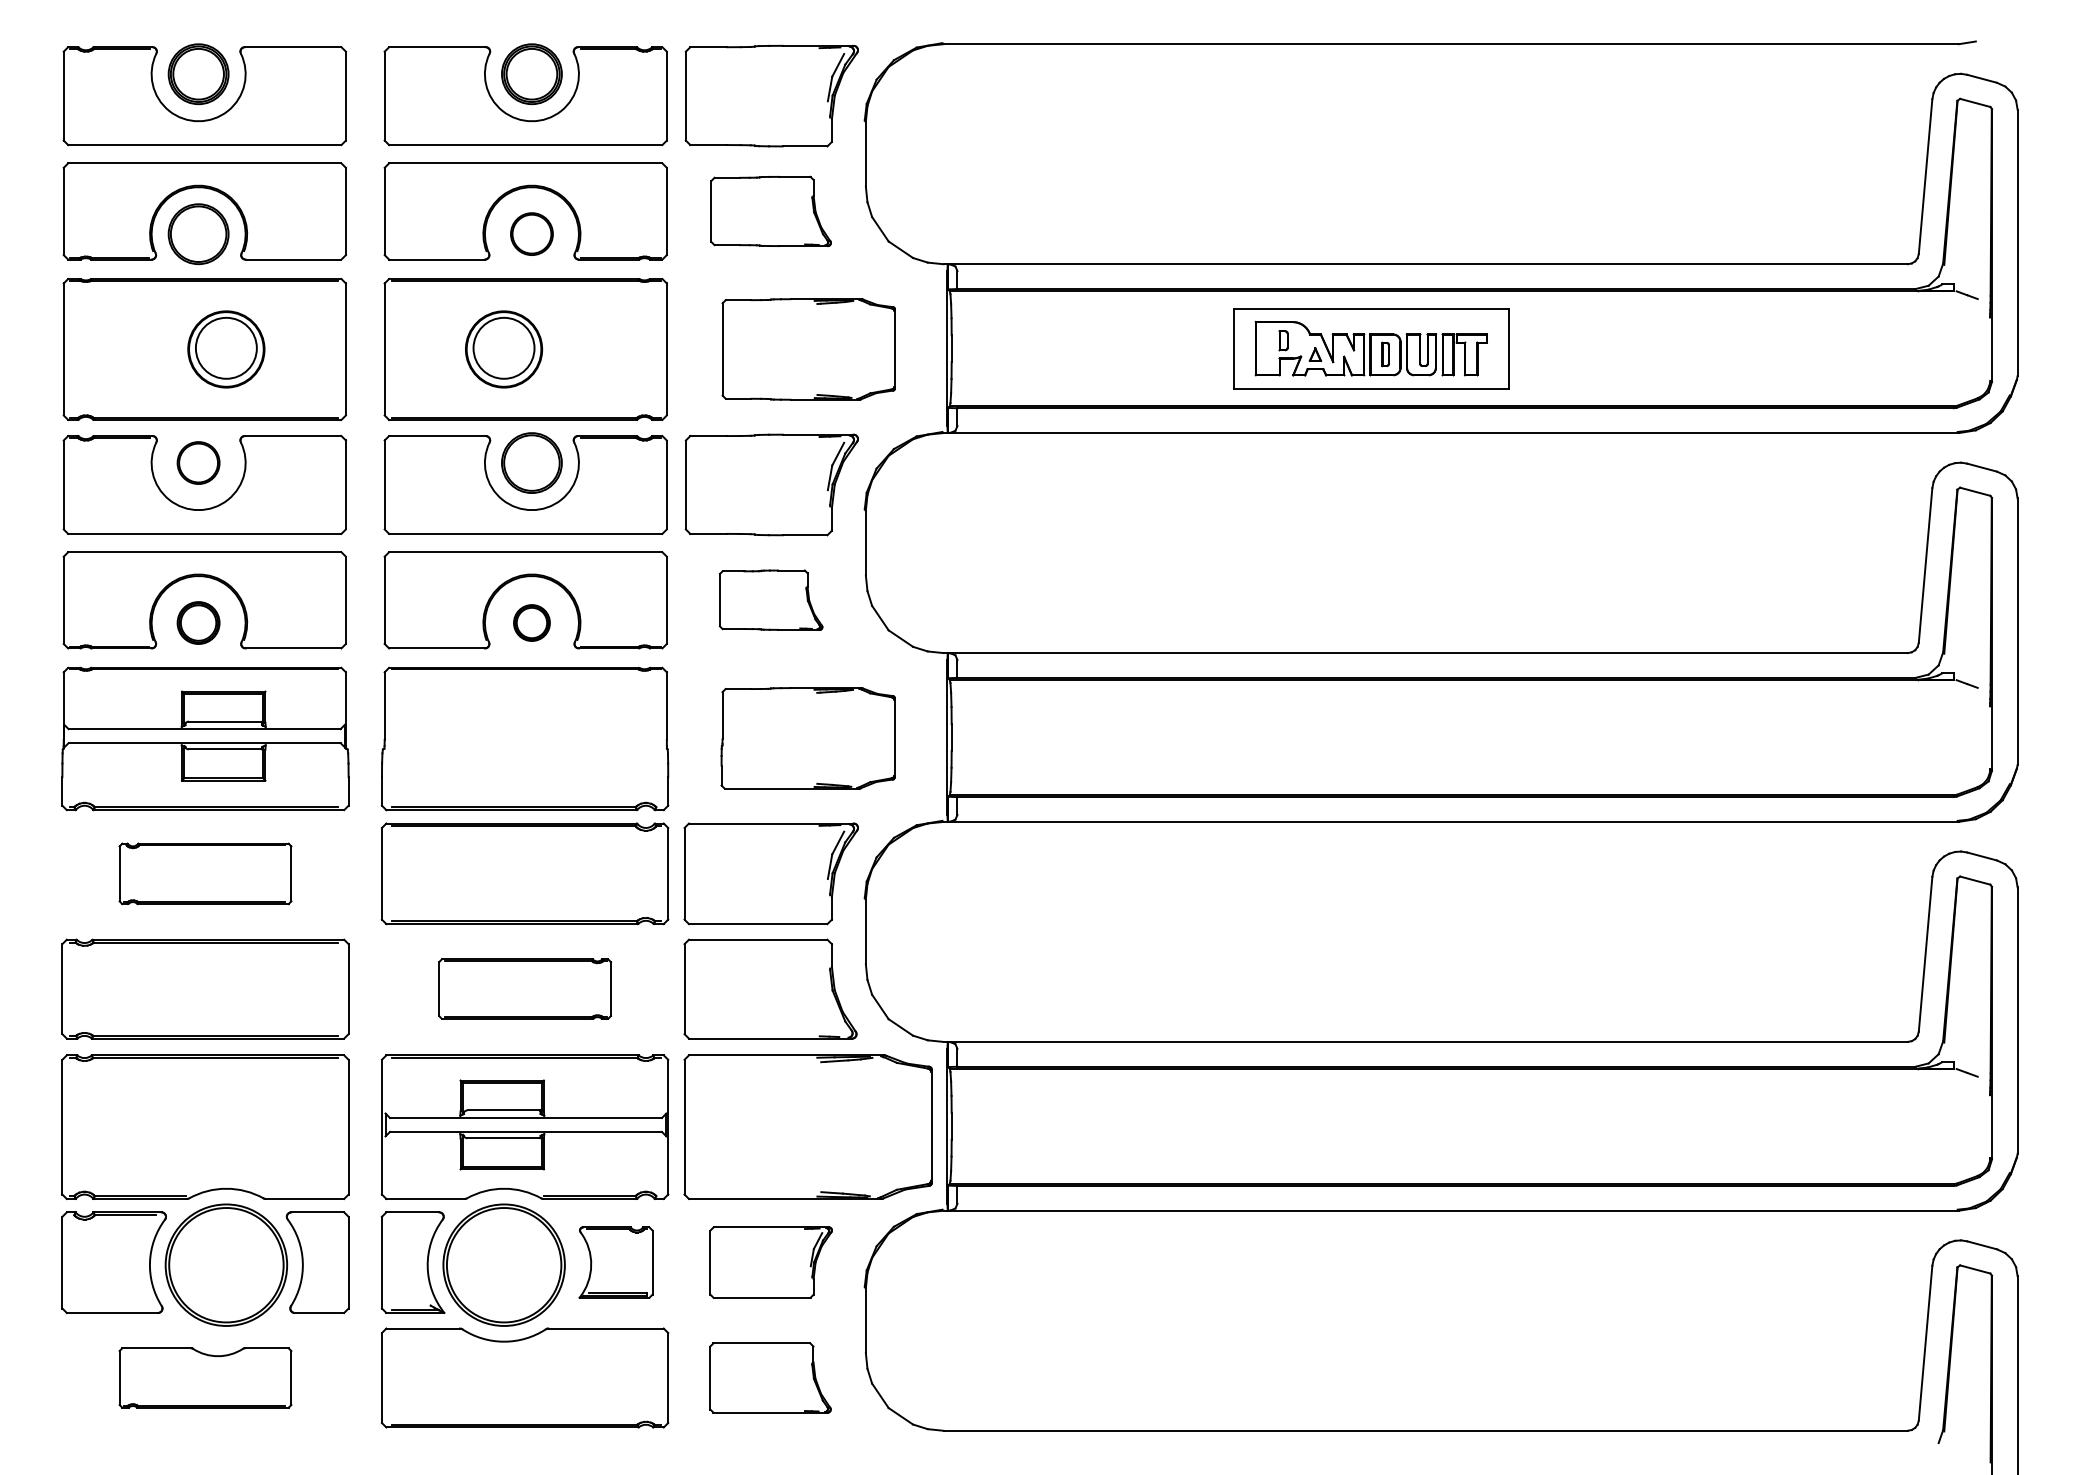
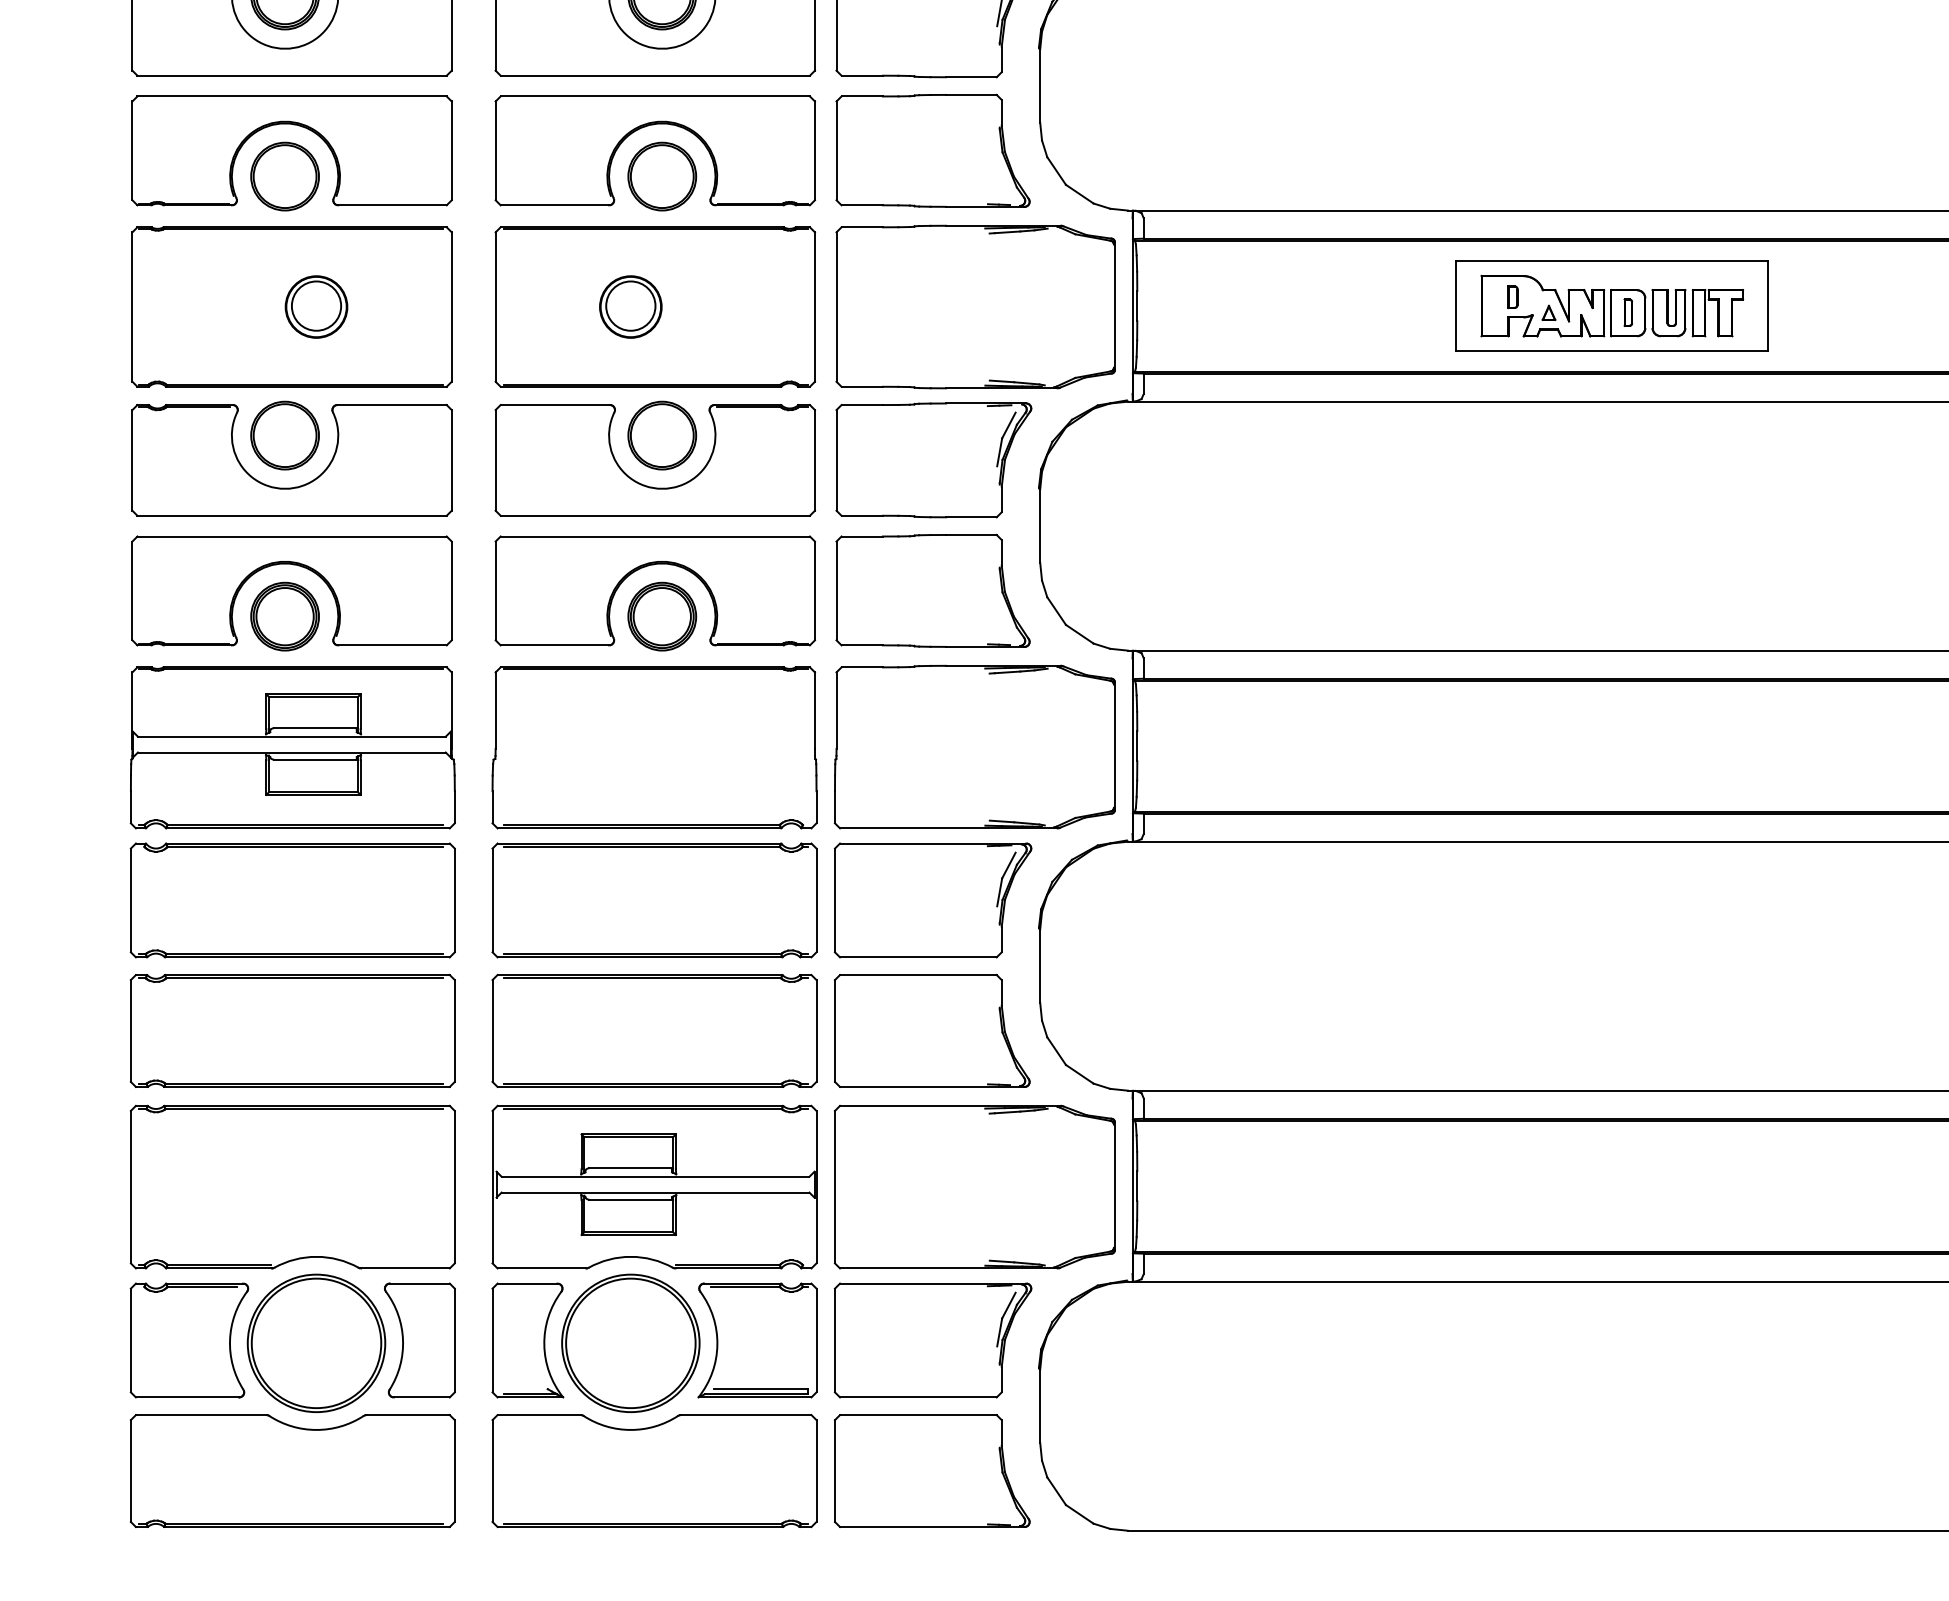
part: (770, 211) -> (932, 150), size x1.43
part: (531, 233) -> (661, 175), size x1.43
part: (226, 349) -> (316, 307), size x0.71
part: (504, 349) -> (631, 307), size x0.71
part: (808, 349) -> (975, 307), size x1.43
part: (198, 462) -> (284, 434), size x1.43
part: (770, 599) -> (932, 590), size x1.67
part: (198, 622) -> (284, 616), size x1.43
part: (531, 622) -> (661, 616), size x1.67
part: (807, 738) -> (974, 747), size x1.43
part: (205, 873) -> (292, 900), size x1.67
part: (524, 988) -> (653, 1030), size x1.67
part: (615, 1262) -> (756, 1340), size x1.43
part: (770, 1262) -> (932, 1340), size x1.43
part: (205, 1377) -> (292, 1470), size x1.67
part: (770, 1377) -> (932, 1470), size x1.43

